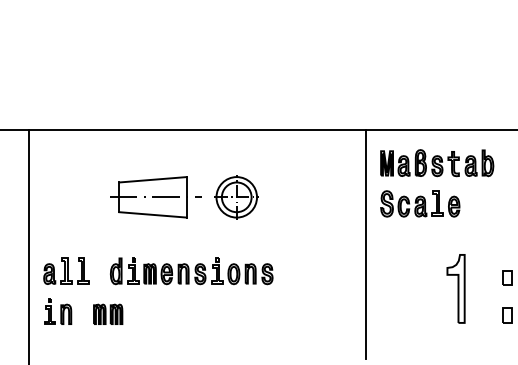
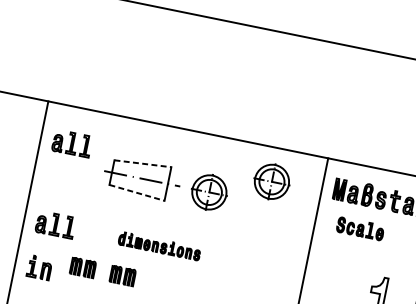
part: (306, 170) -> (271, 181), added
part: (66, 172) -> (72, 143), added
line: (153, 179) -> (143, 163), solid -> dashed
part: (420, 203) -> (360, 228), size x0.7
line: (153, 214) -> (137, 192), solid -> dashed
part: (191, 271) -> (159, 246), size x0.6
part: (58, 311) -> (40, 267), moved
part: (156, 313) -> (123, 275), added

